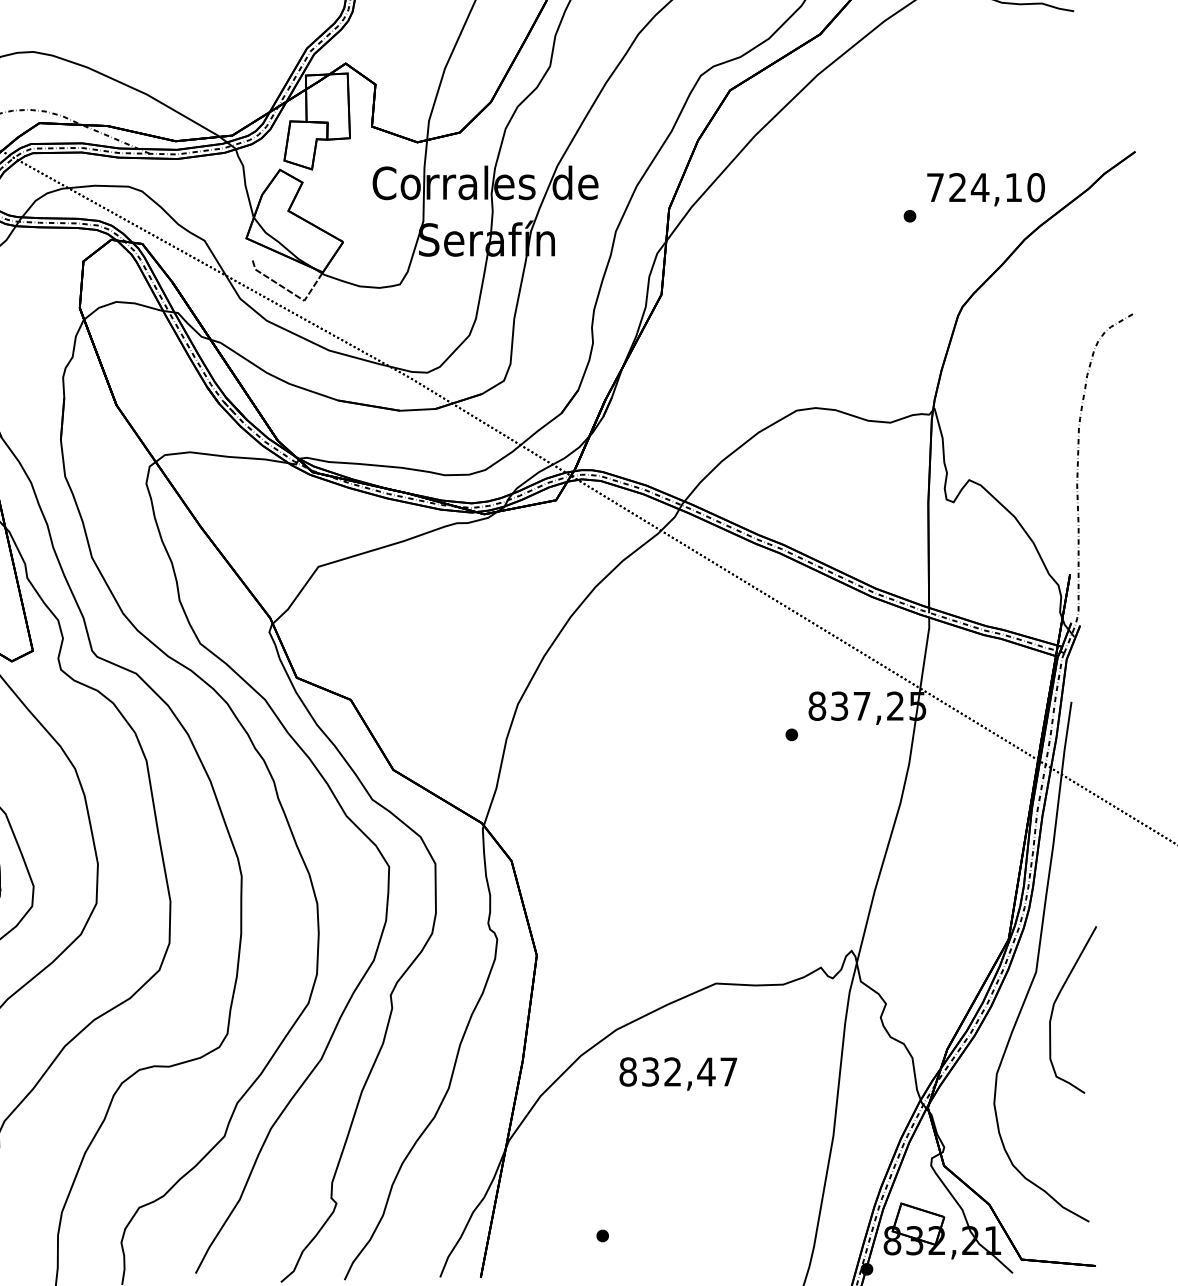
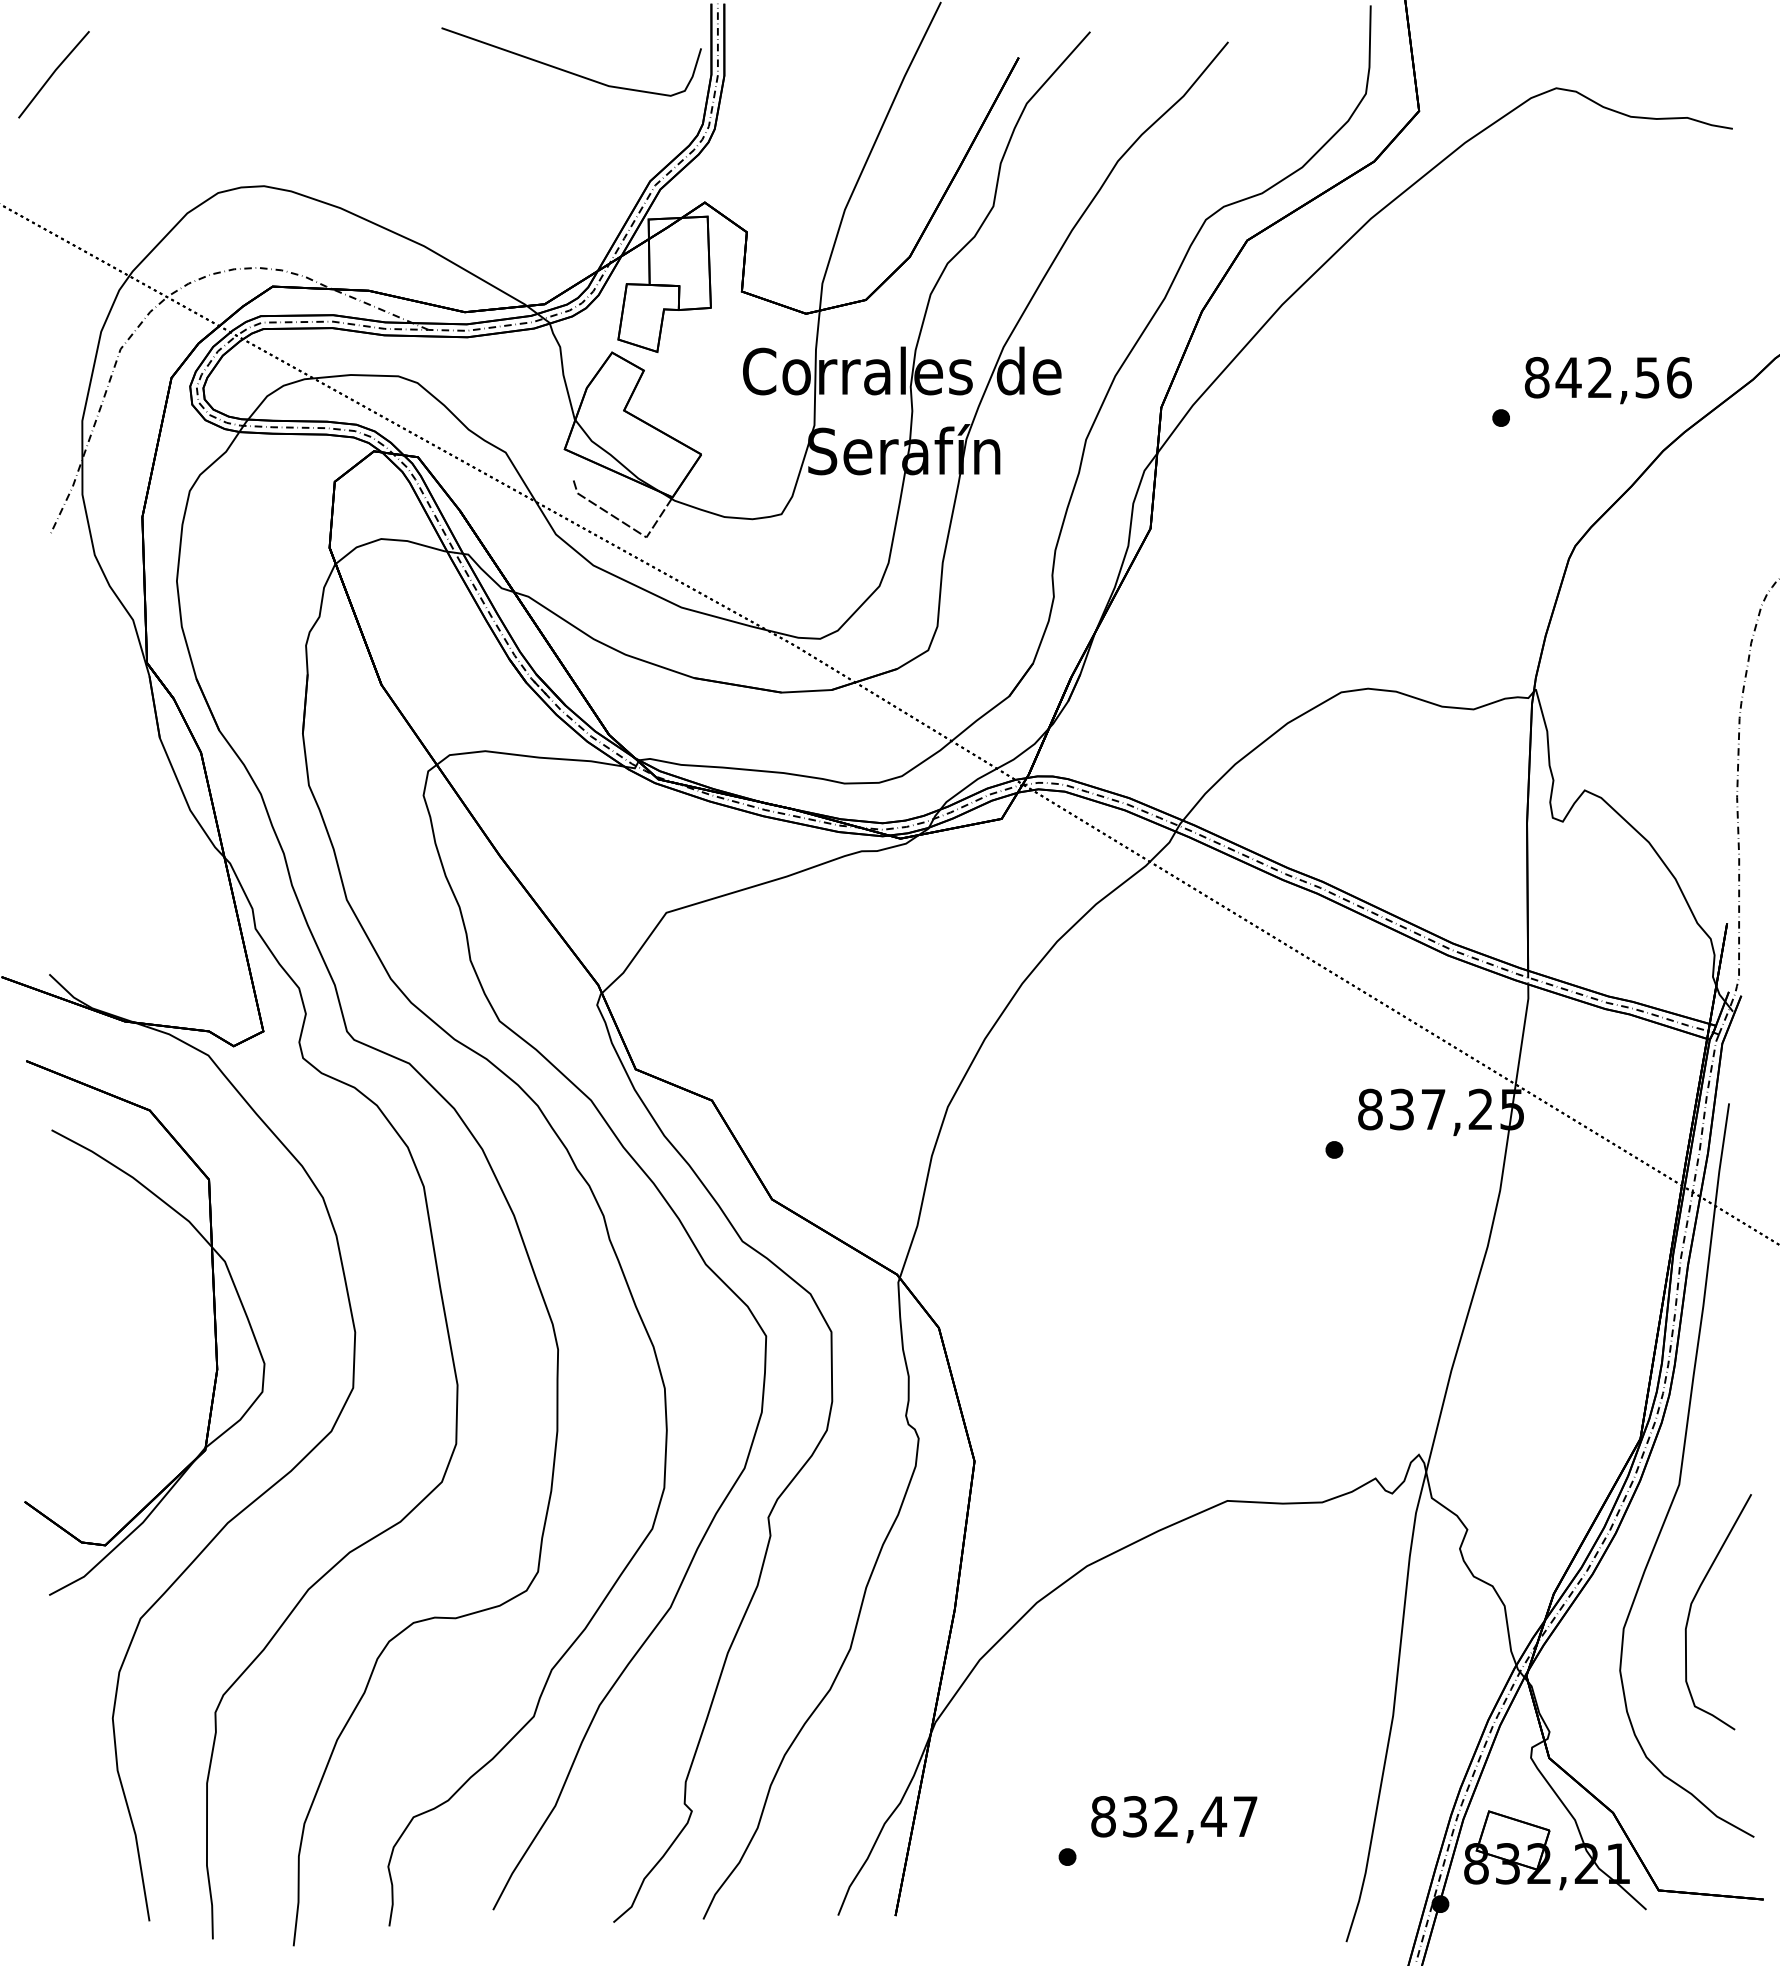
text: (985, 187) -> (1607, 377), 724,10 -> 842,56
curve: (1054, 1004) -> (1692, 1604), moved
text: (678, 1073) -> (1174, 1819), moved

